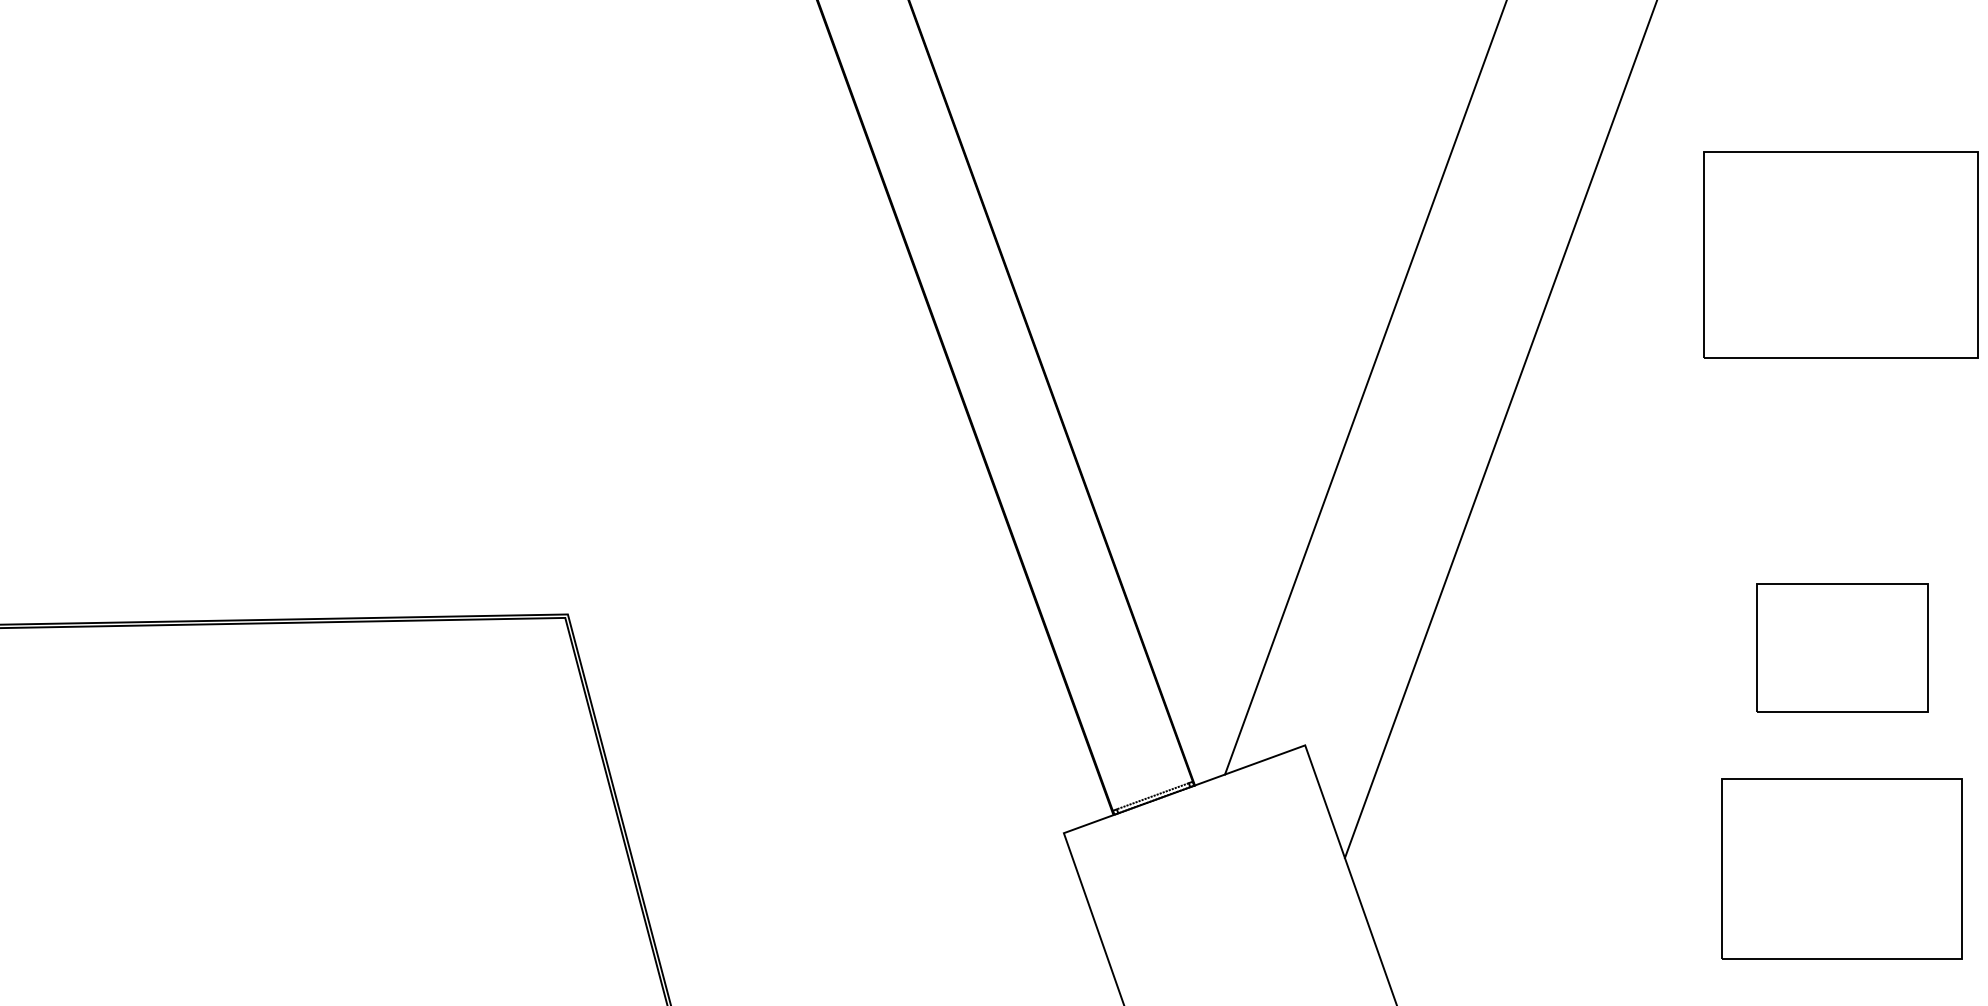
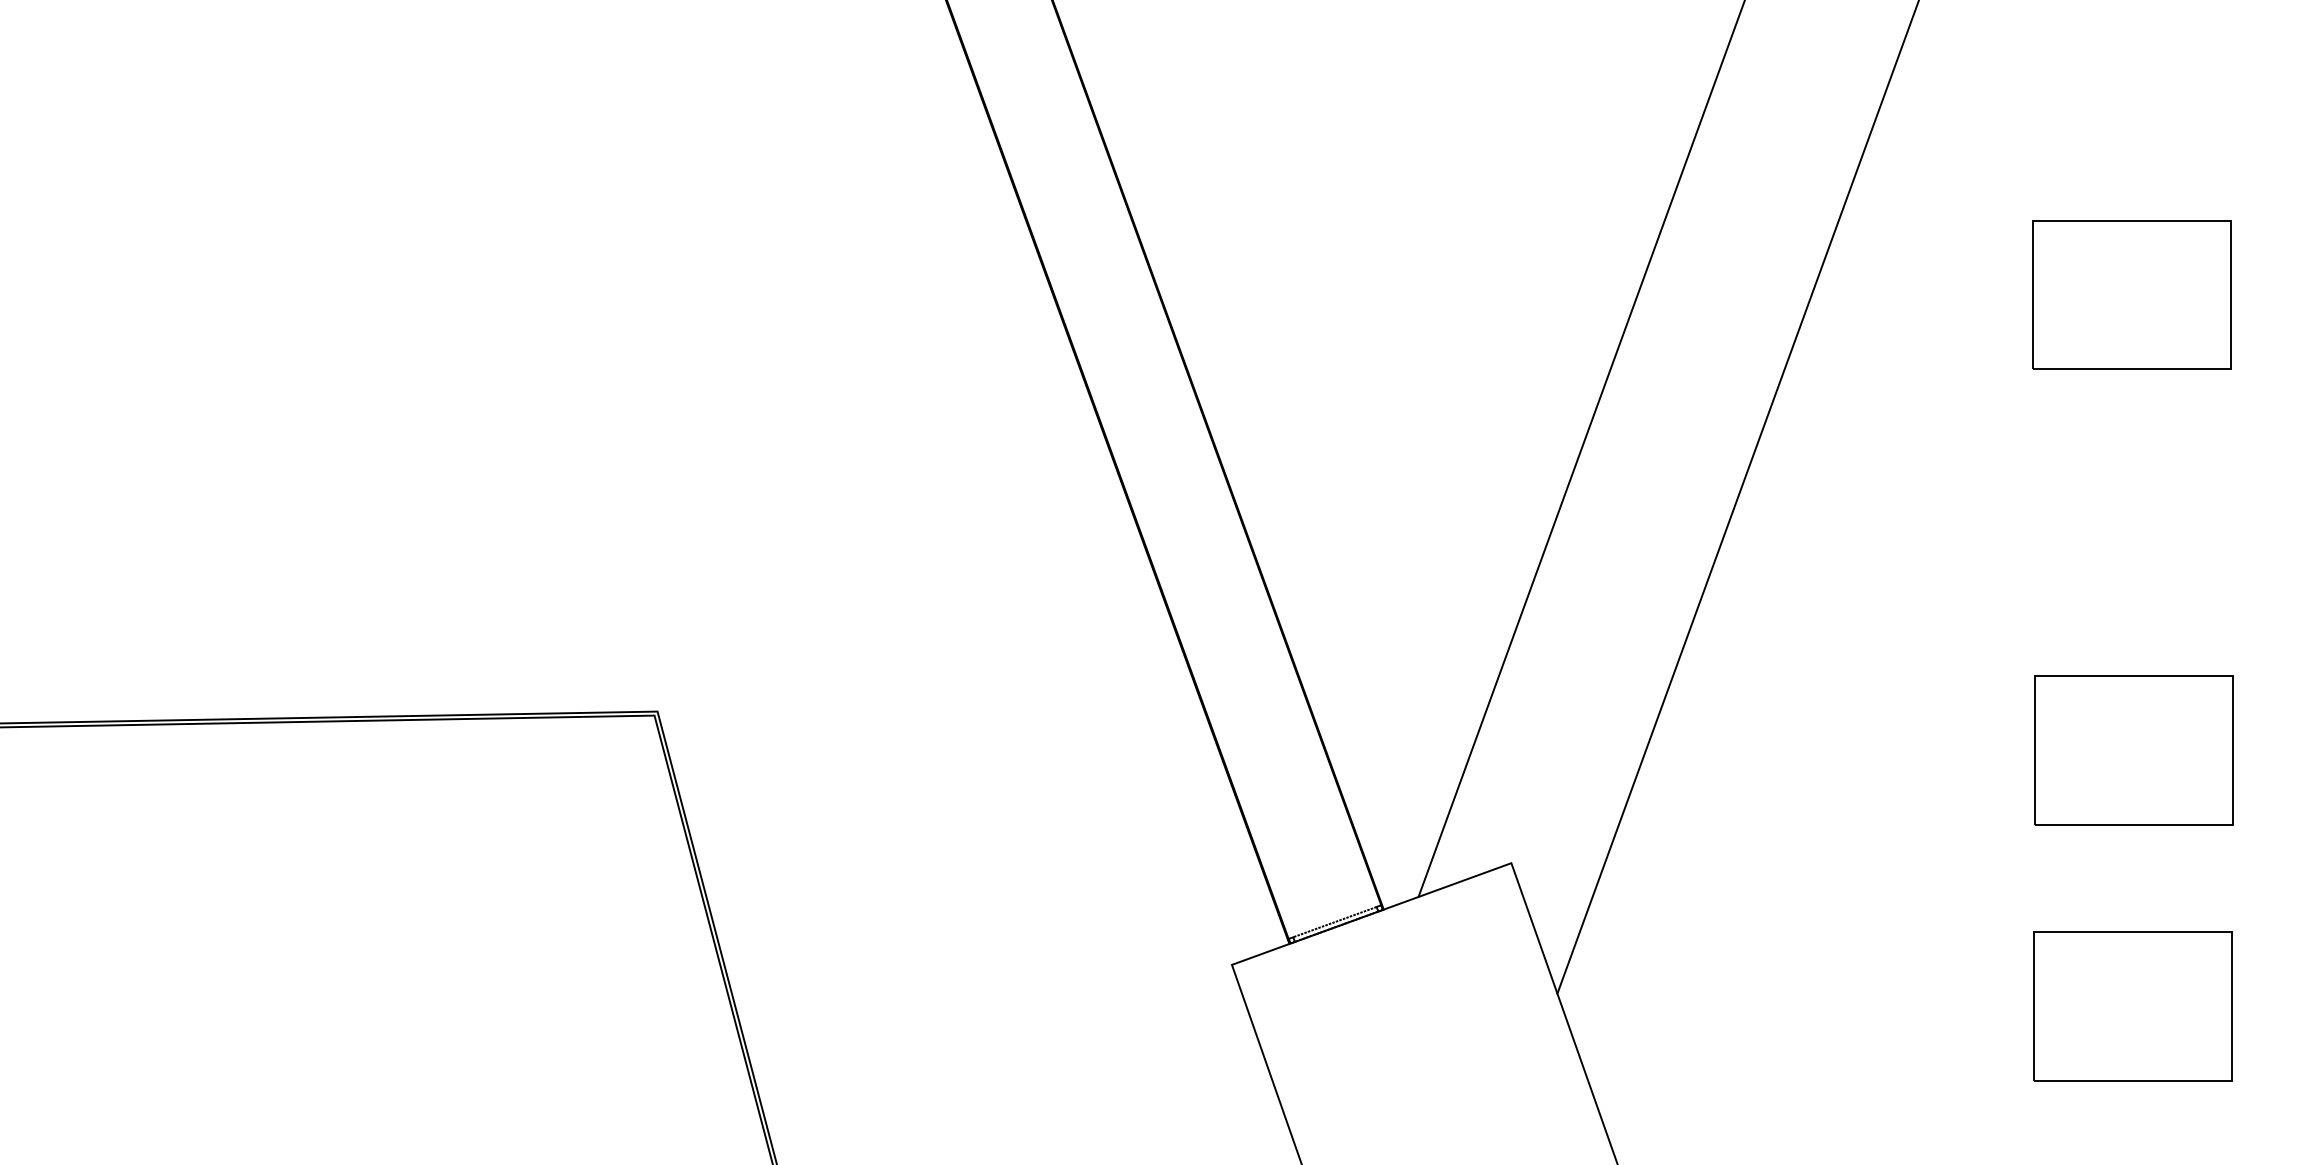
part: (1840, 254) -> (2131, 294), size x0.62
part: (1841, 869) -> (2132, 1006), size x0.71

